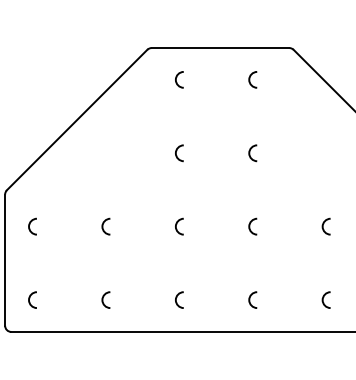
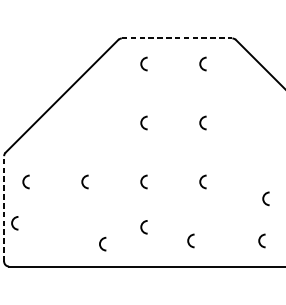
line: (220, 48) -> (177, 38), solid -> dashed
arc: (323, 226) -> (263, 198), moved
line: (5, 260) -> (4, 209), solid -> dashed
arc: (177, 297) -> (142, 225), moved
arc: (30, 298) -> (13, 221), moved
arc: (103, 299) -> (100, 243), moved
arc: (250, 299) -> (189, 240), moved

